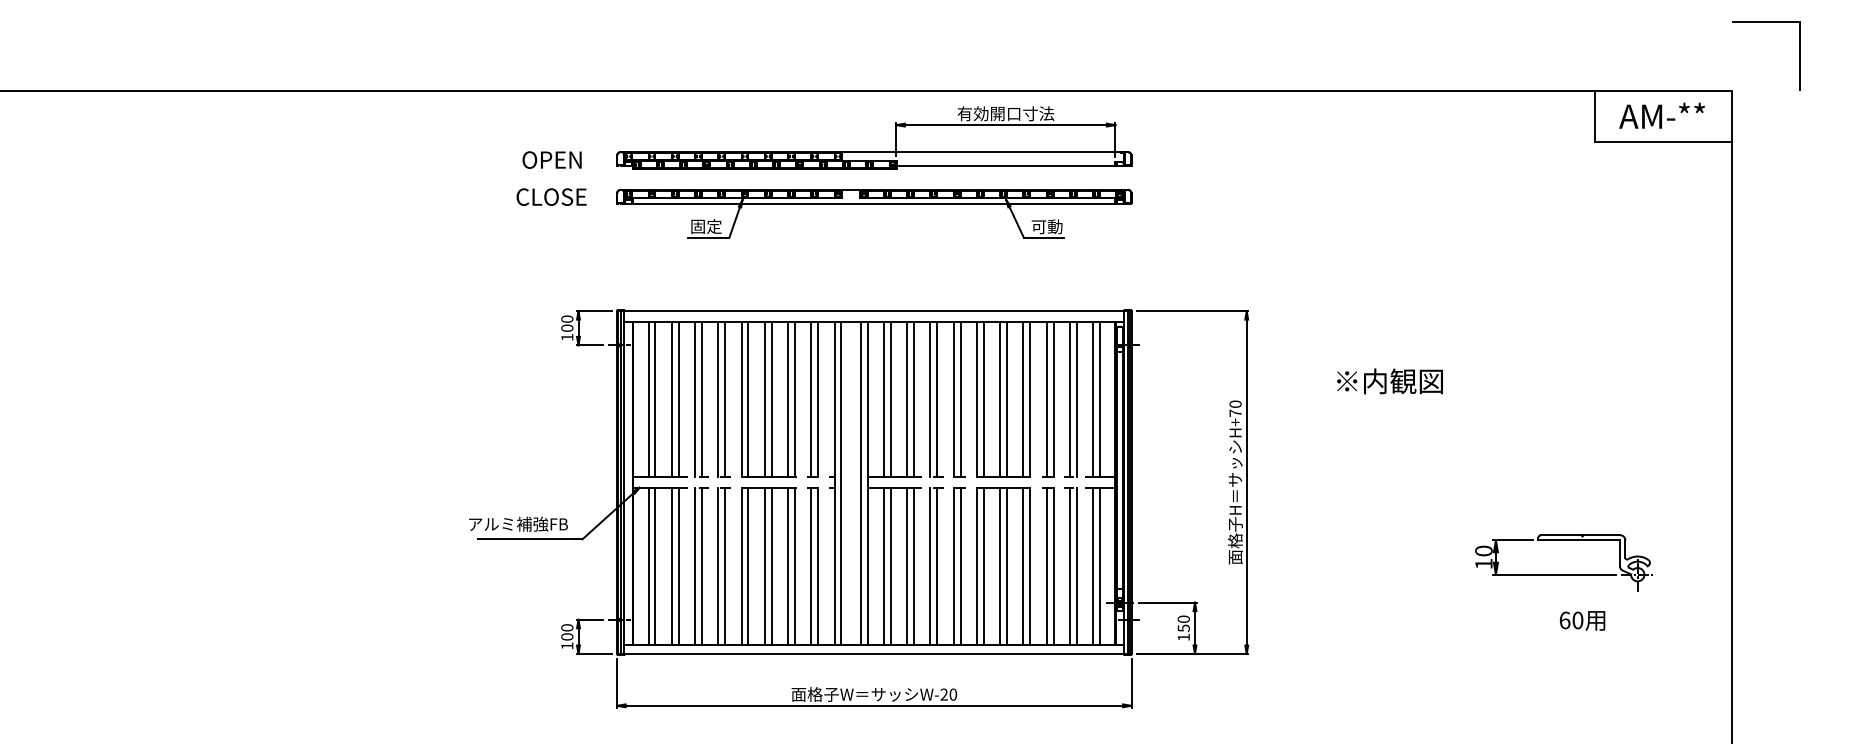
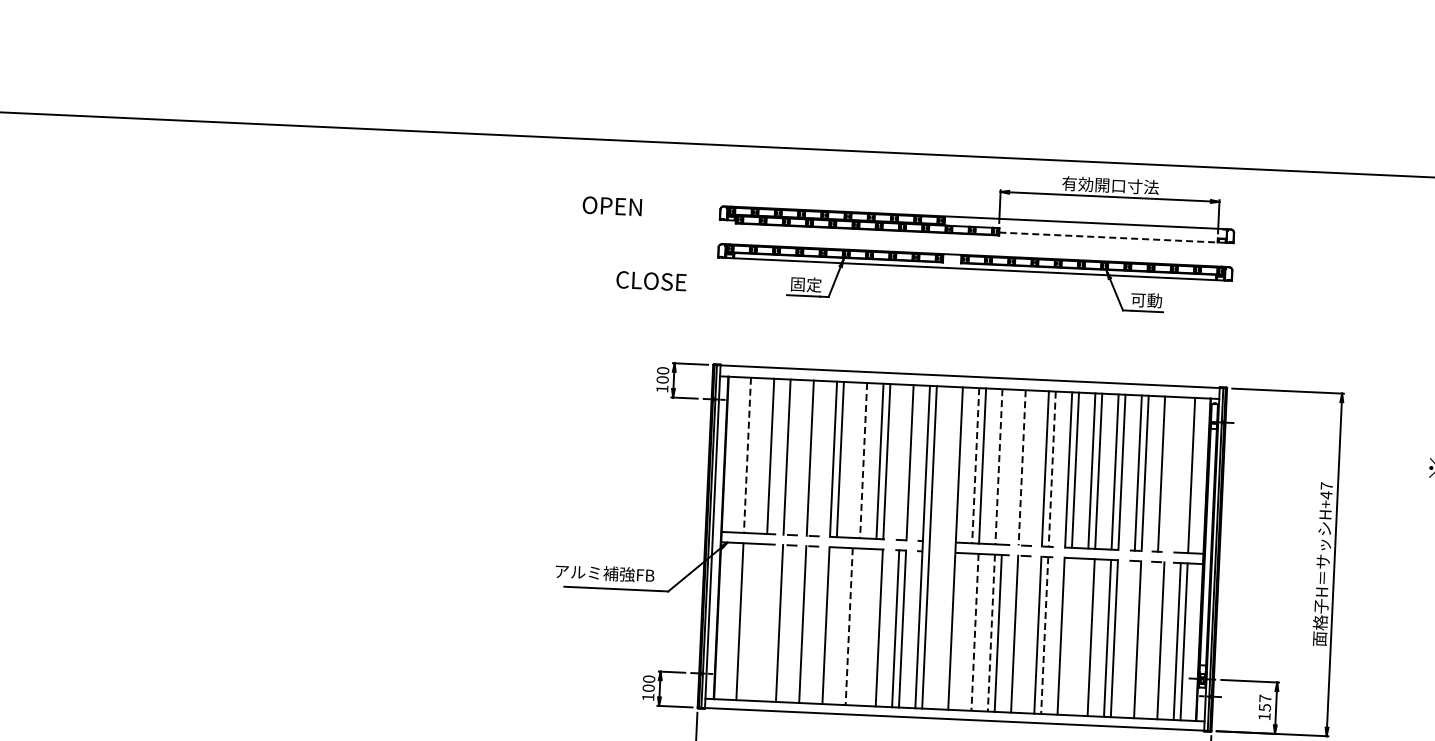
text: (551, 159) -> (611, 205), moved
line: (1010, 165) -> (1112, 237), solid -> dashed
text: (551, 196) -> (651, 280), moved
line: (648, 399) -> (740, 454), removed
line: (655, 399) -> (747, 455), solid -> dashed
line: (671, 399) -> (763, 455), removed
line: (701, 399) -> (793, 457), removed
line: (725, 399) -> (817, 458), removed
line: (764, 399) -> (856, 460), removed
line: (771, 399) -> (863, 460), solid -> dashed
line: (811, 399) -> (903, 462), removed
line: (883, 399) -> (975, 465), solid -> dashed
line: (907, 399) -> (999, 466), solid -> dashed
line: (914, 399) -> (1006, 466), removed
line: (930, 399) -> (1022, 467), solid -> dashed
line: (937, 399) -> (1029, 467), removed
line: (960, 399) -> (1052, 468), solid -> dashed
line: (1076, 399) -> (1168, 474), removed
line: (1093, 399) -> (1185, 474), removed
text: (1235, 408) -> (1326, 490), H+70 -> H+47
line: (860, 483) -> (948, 548), removed
line: (648, 565) -> (733, 620), removed
line: (671, 565) -> (756, 621), removed
line: (678, 565) -> (763, 621), removed
line: (701, 565) -> (785, 623), removed
line: (725, 565) -> (809, 624), removed
line: (748, 565) -> (832, 625), removed
line: (771, 565) -> (855, 626), removed
line: (788, 565) -> (872, 626), removed
line: (883, 565) -> (967, 631), removed
line: (937, 565) -> (1021, 633), removed
line: (983, 565) -> (1067, 635), removed
line: (1000, 565) -> (1084, 636), removed
line: (1046, 565) -> (1130, 638), removed
line: (1069, 565) -> (1153, 639), removed
line: (764, 566) -> (848, 626), solid -> dashed
line: (890, 566) -> (974, 632), solid -> dashed
line: (907, 566) -> (991, 633), solid -> dashed
line: (960, 566) -> (1044, 635), solid -> dashed
text: (1183, 618) -> (1265, 697), 150 -> 157

